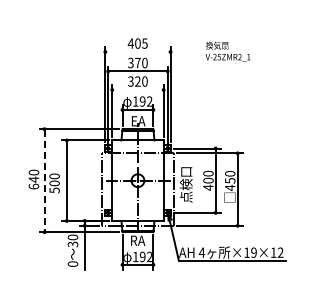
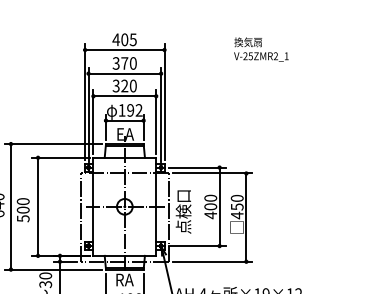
text: (227, 51) -> (260, 49), moved
line: (137, 52) -> (124, 50), added
line: (137, 89) -> (124, 95), added
line: (44, 181) -> (10, 207), dashed -> solid

